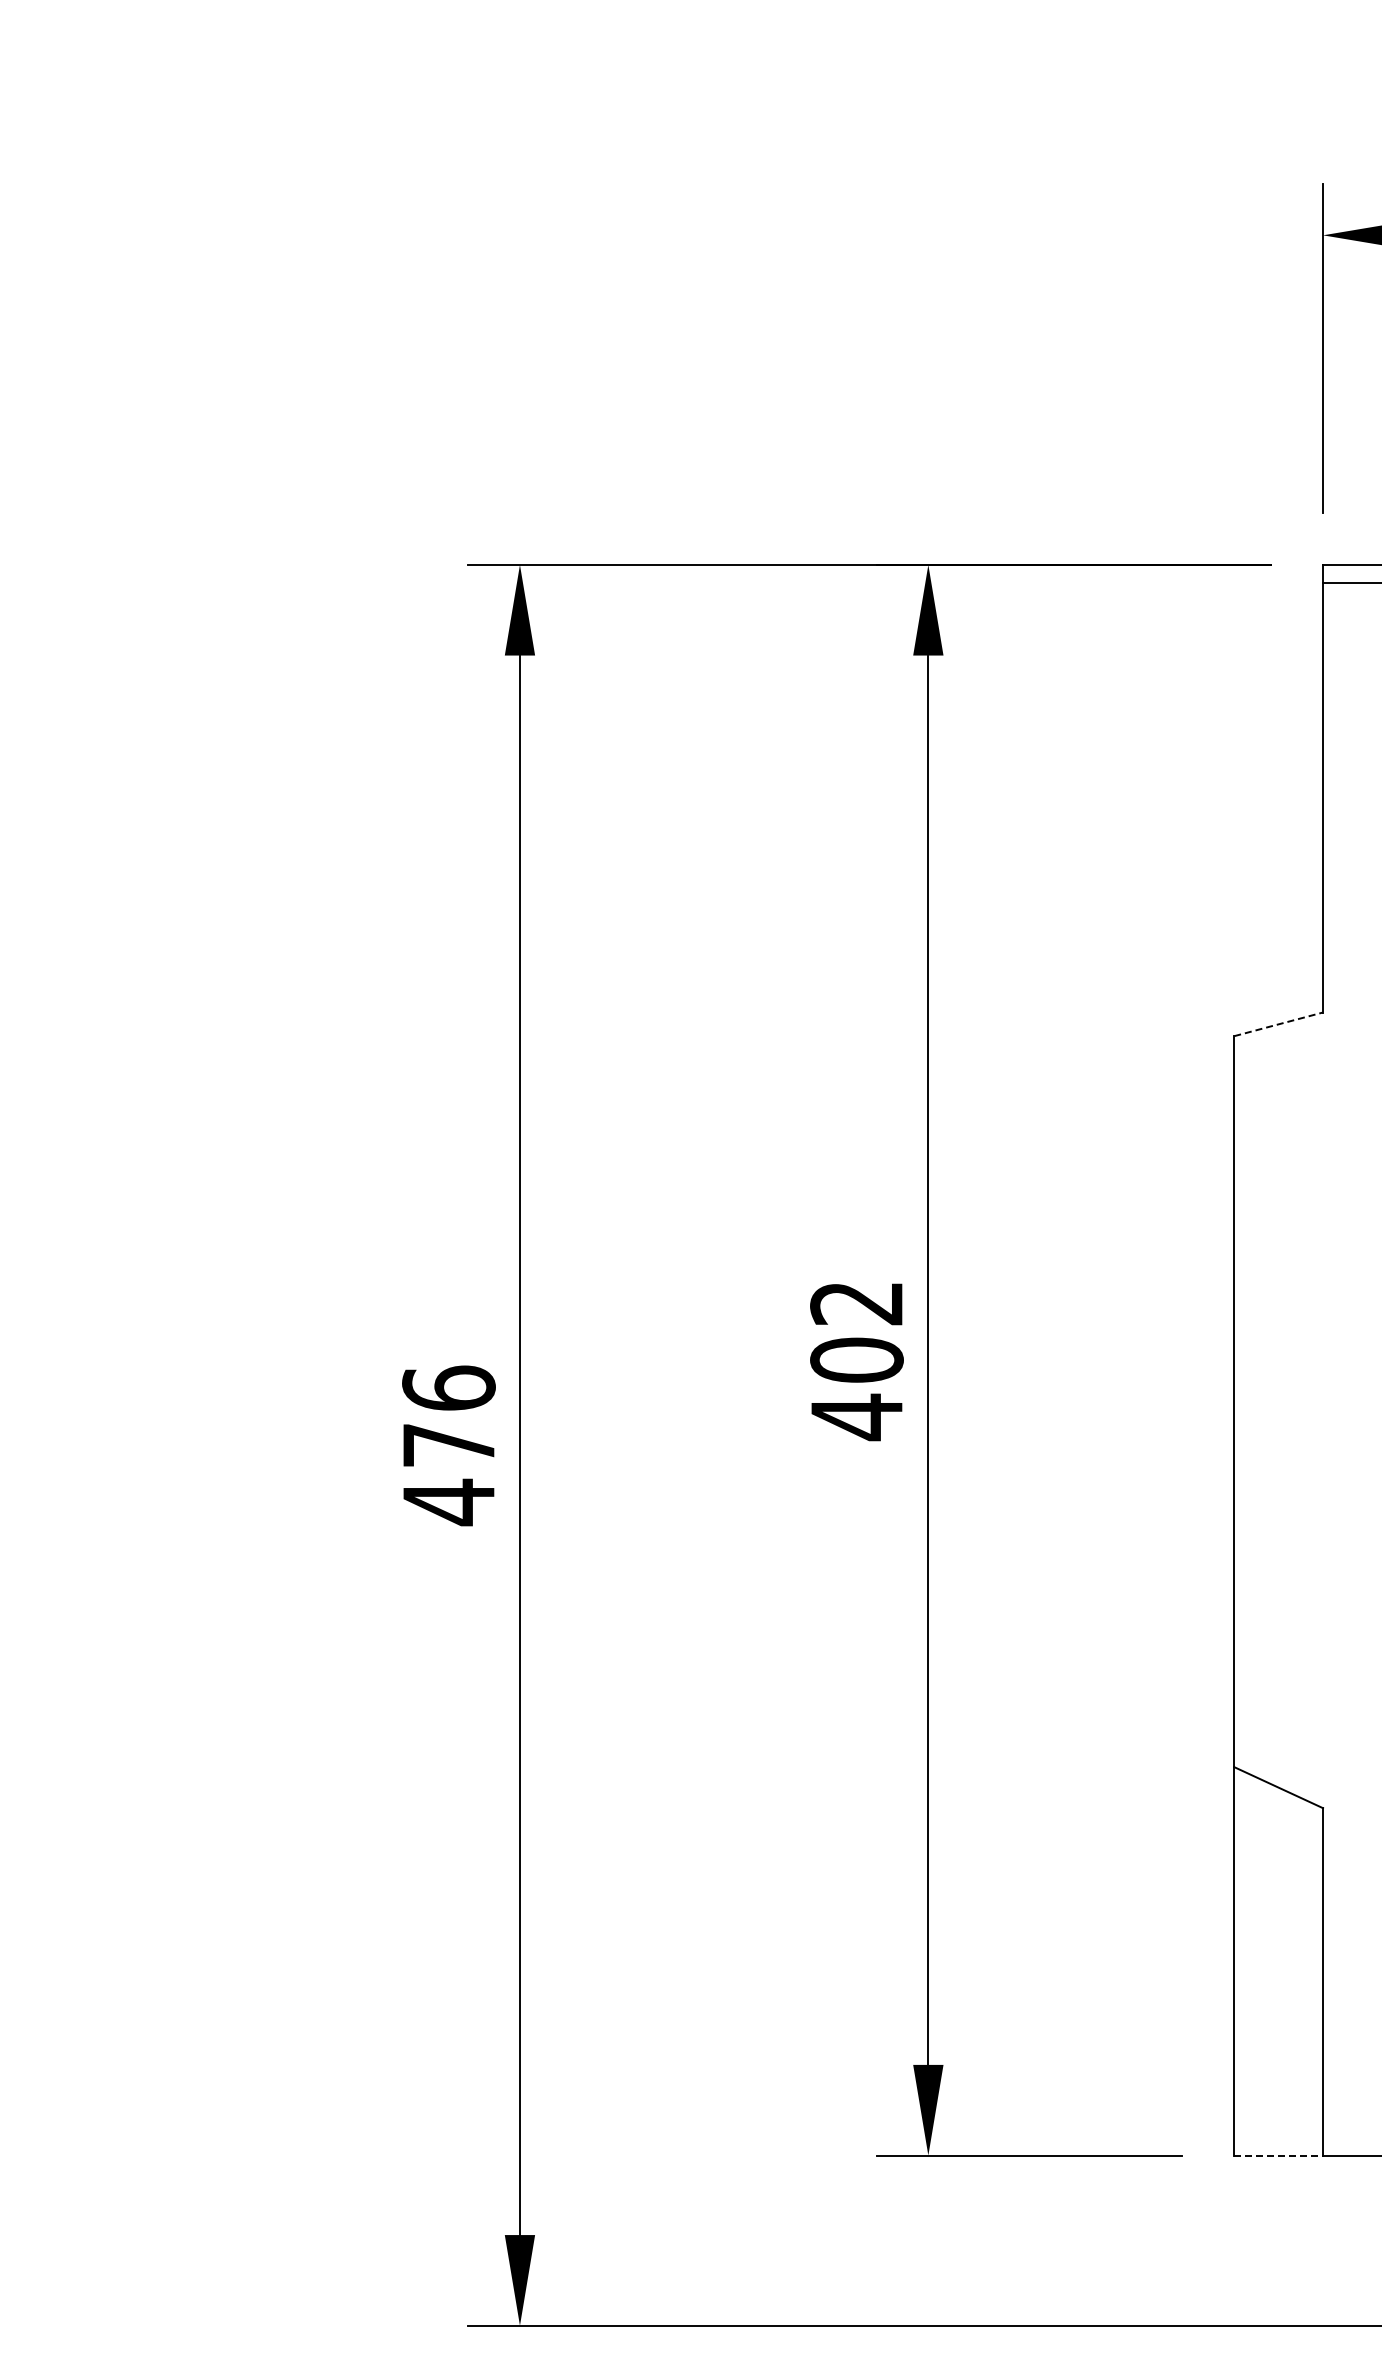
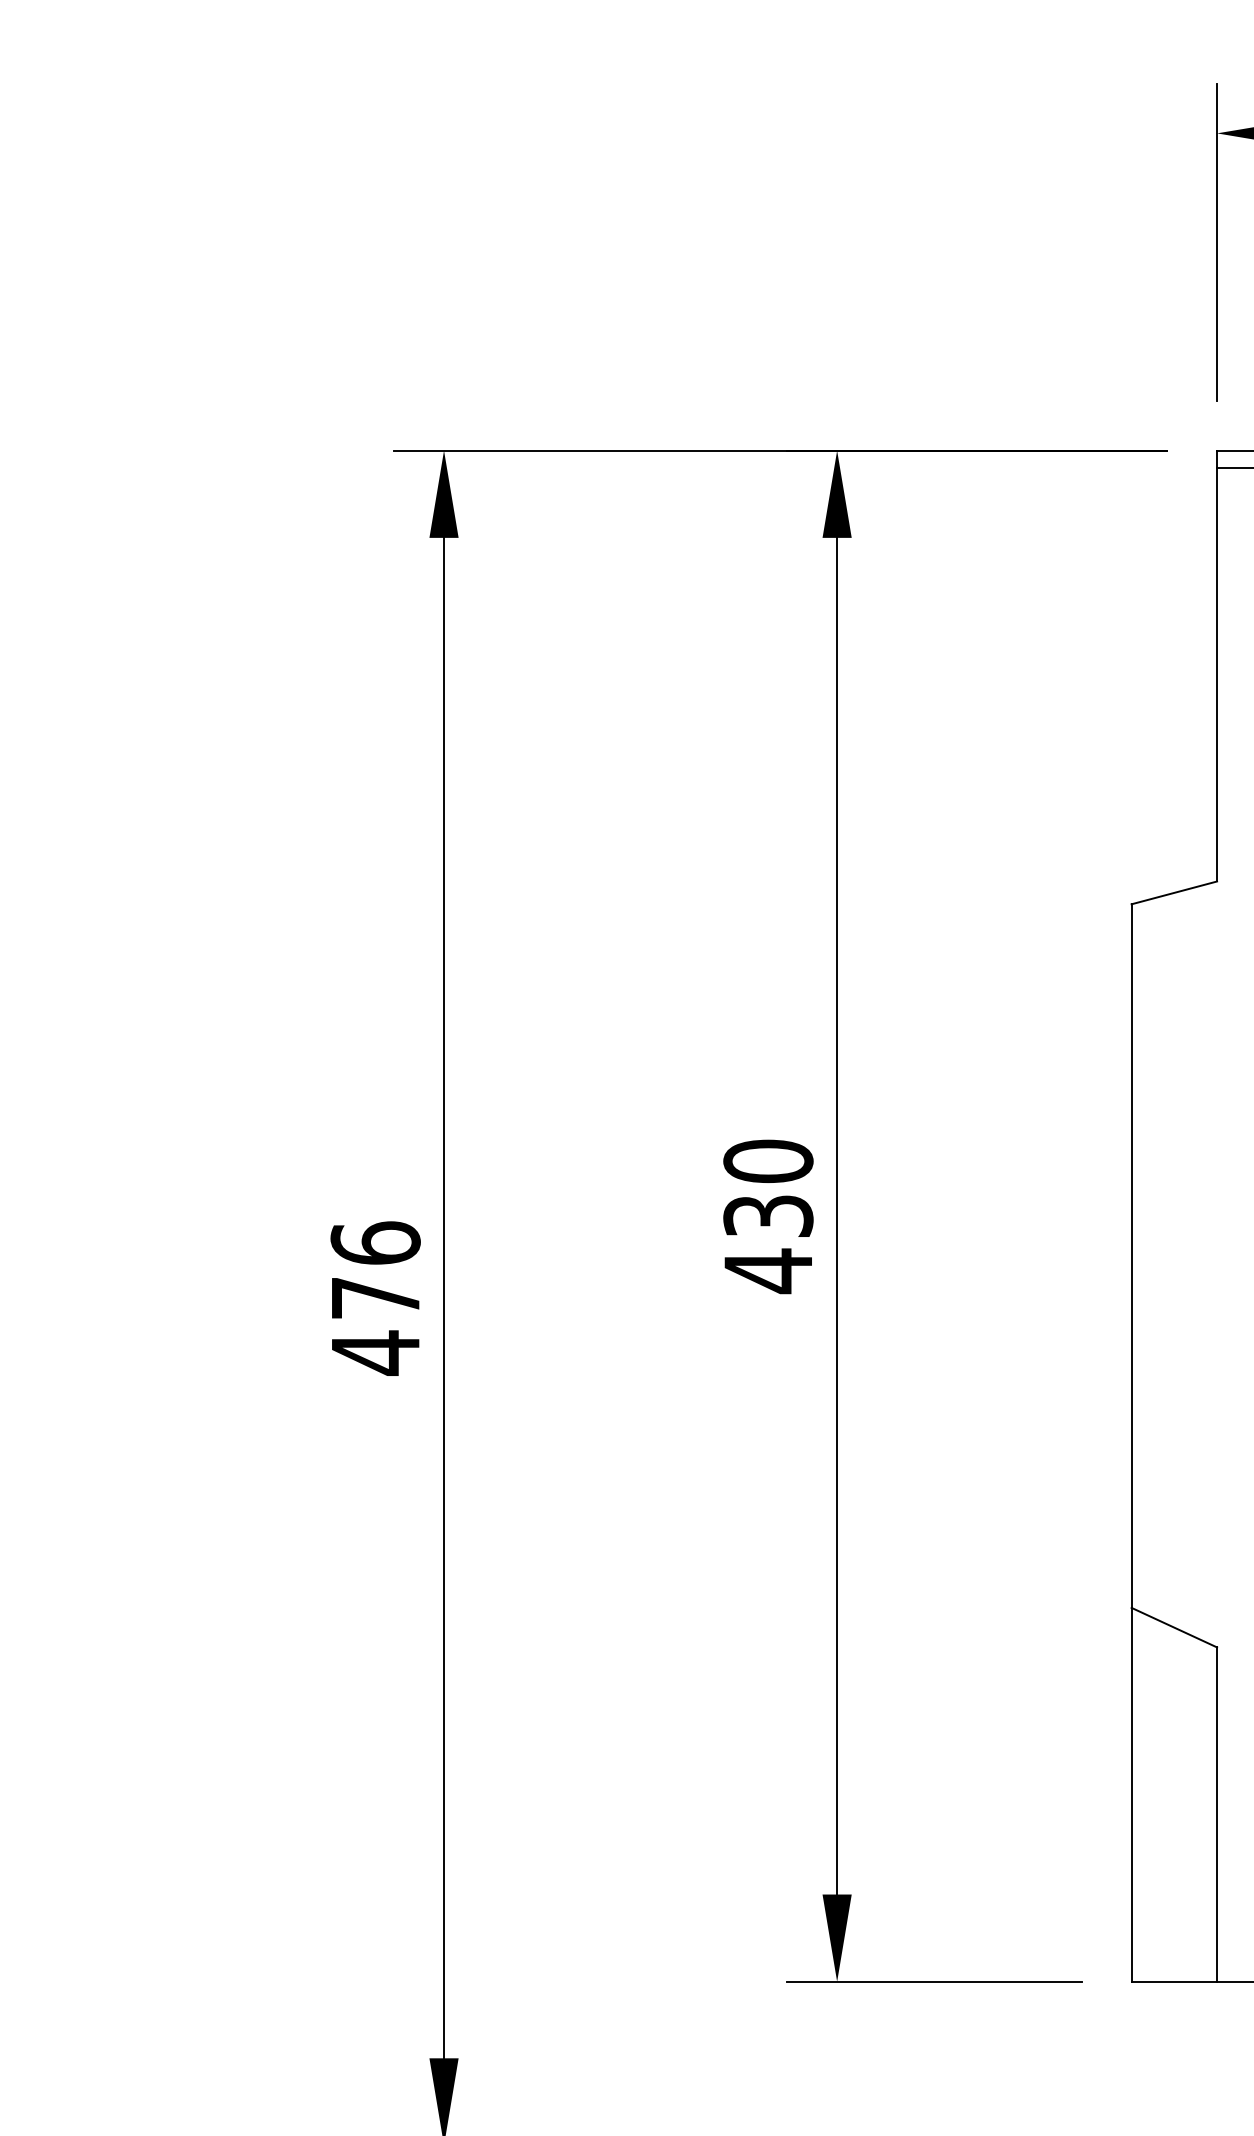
line: (1278, 1024) -> (1174, 893), dashed -> solid
text: (856, 1331) -> (767, 1188), 402 -> 430
line: (1279, 2155) -> (1175, 1981), dashed -> solid

